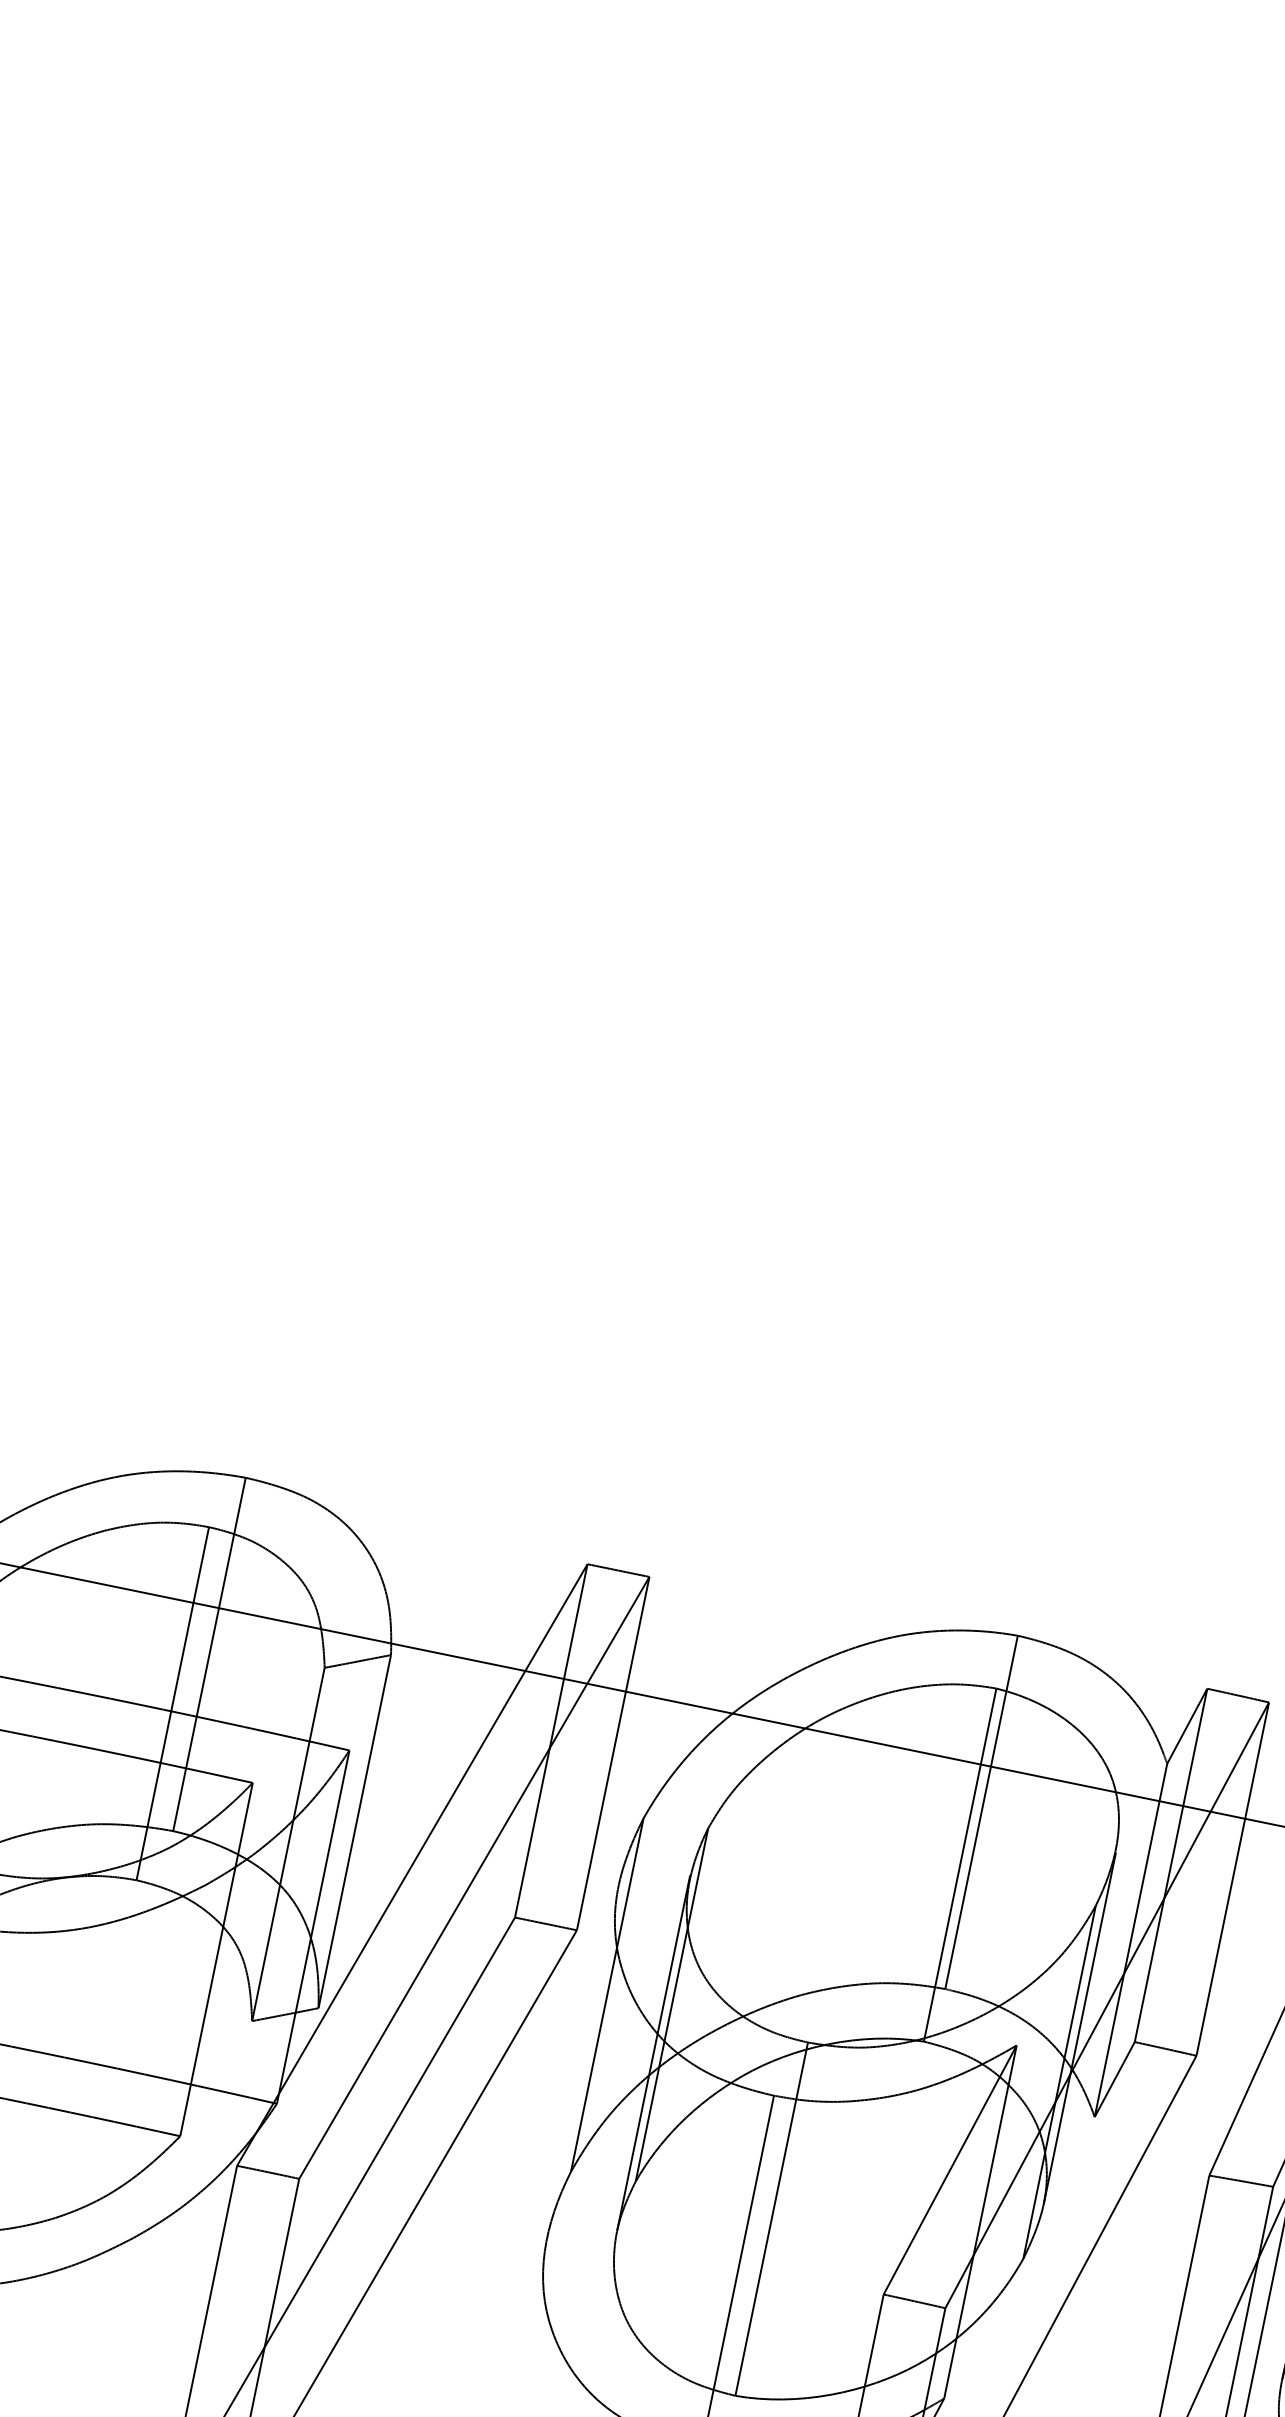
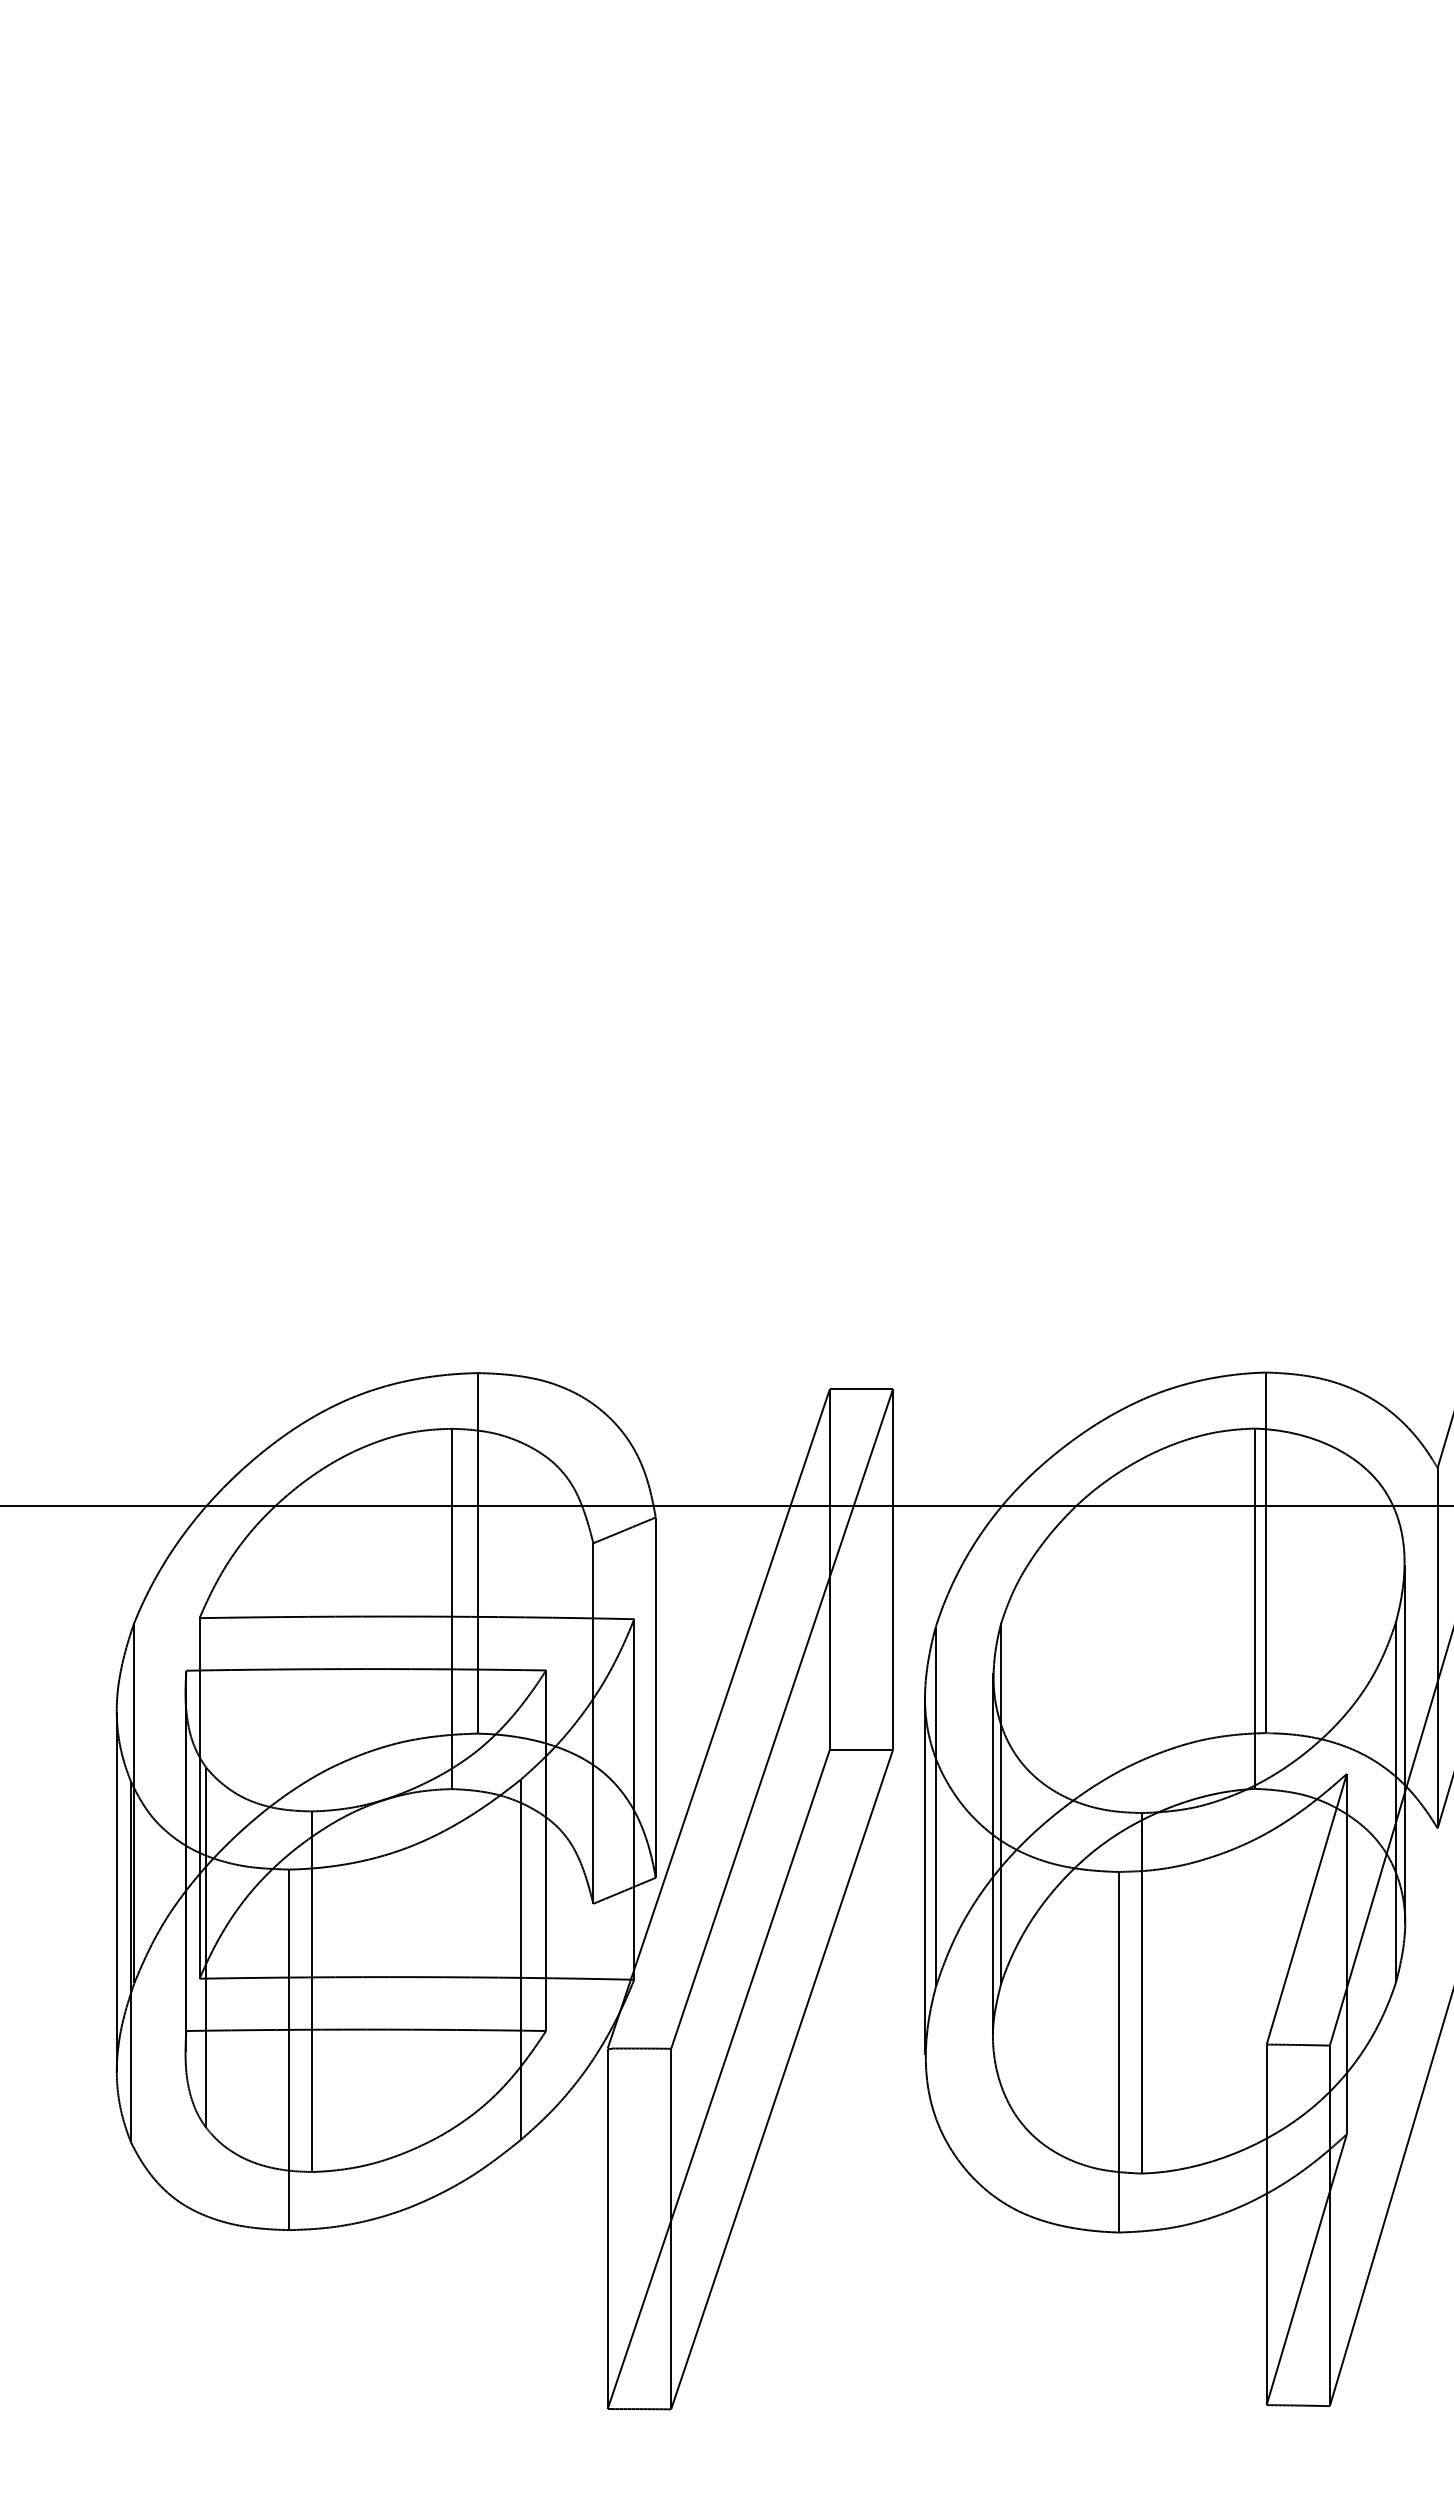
line: (582, 2059) -> (924, 1875), added
line: (169, 2061) -> (520, 1959), added

